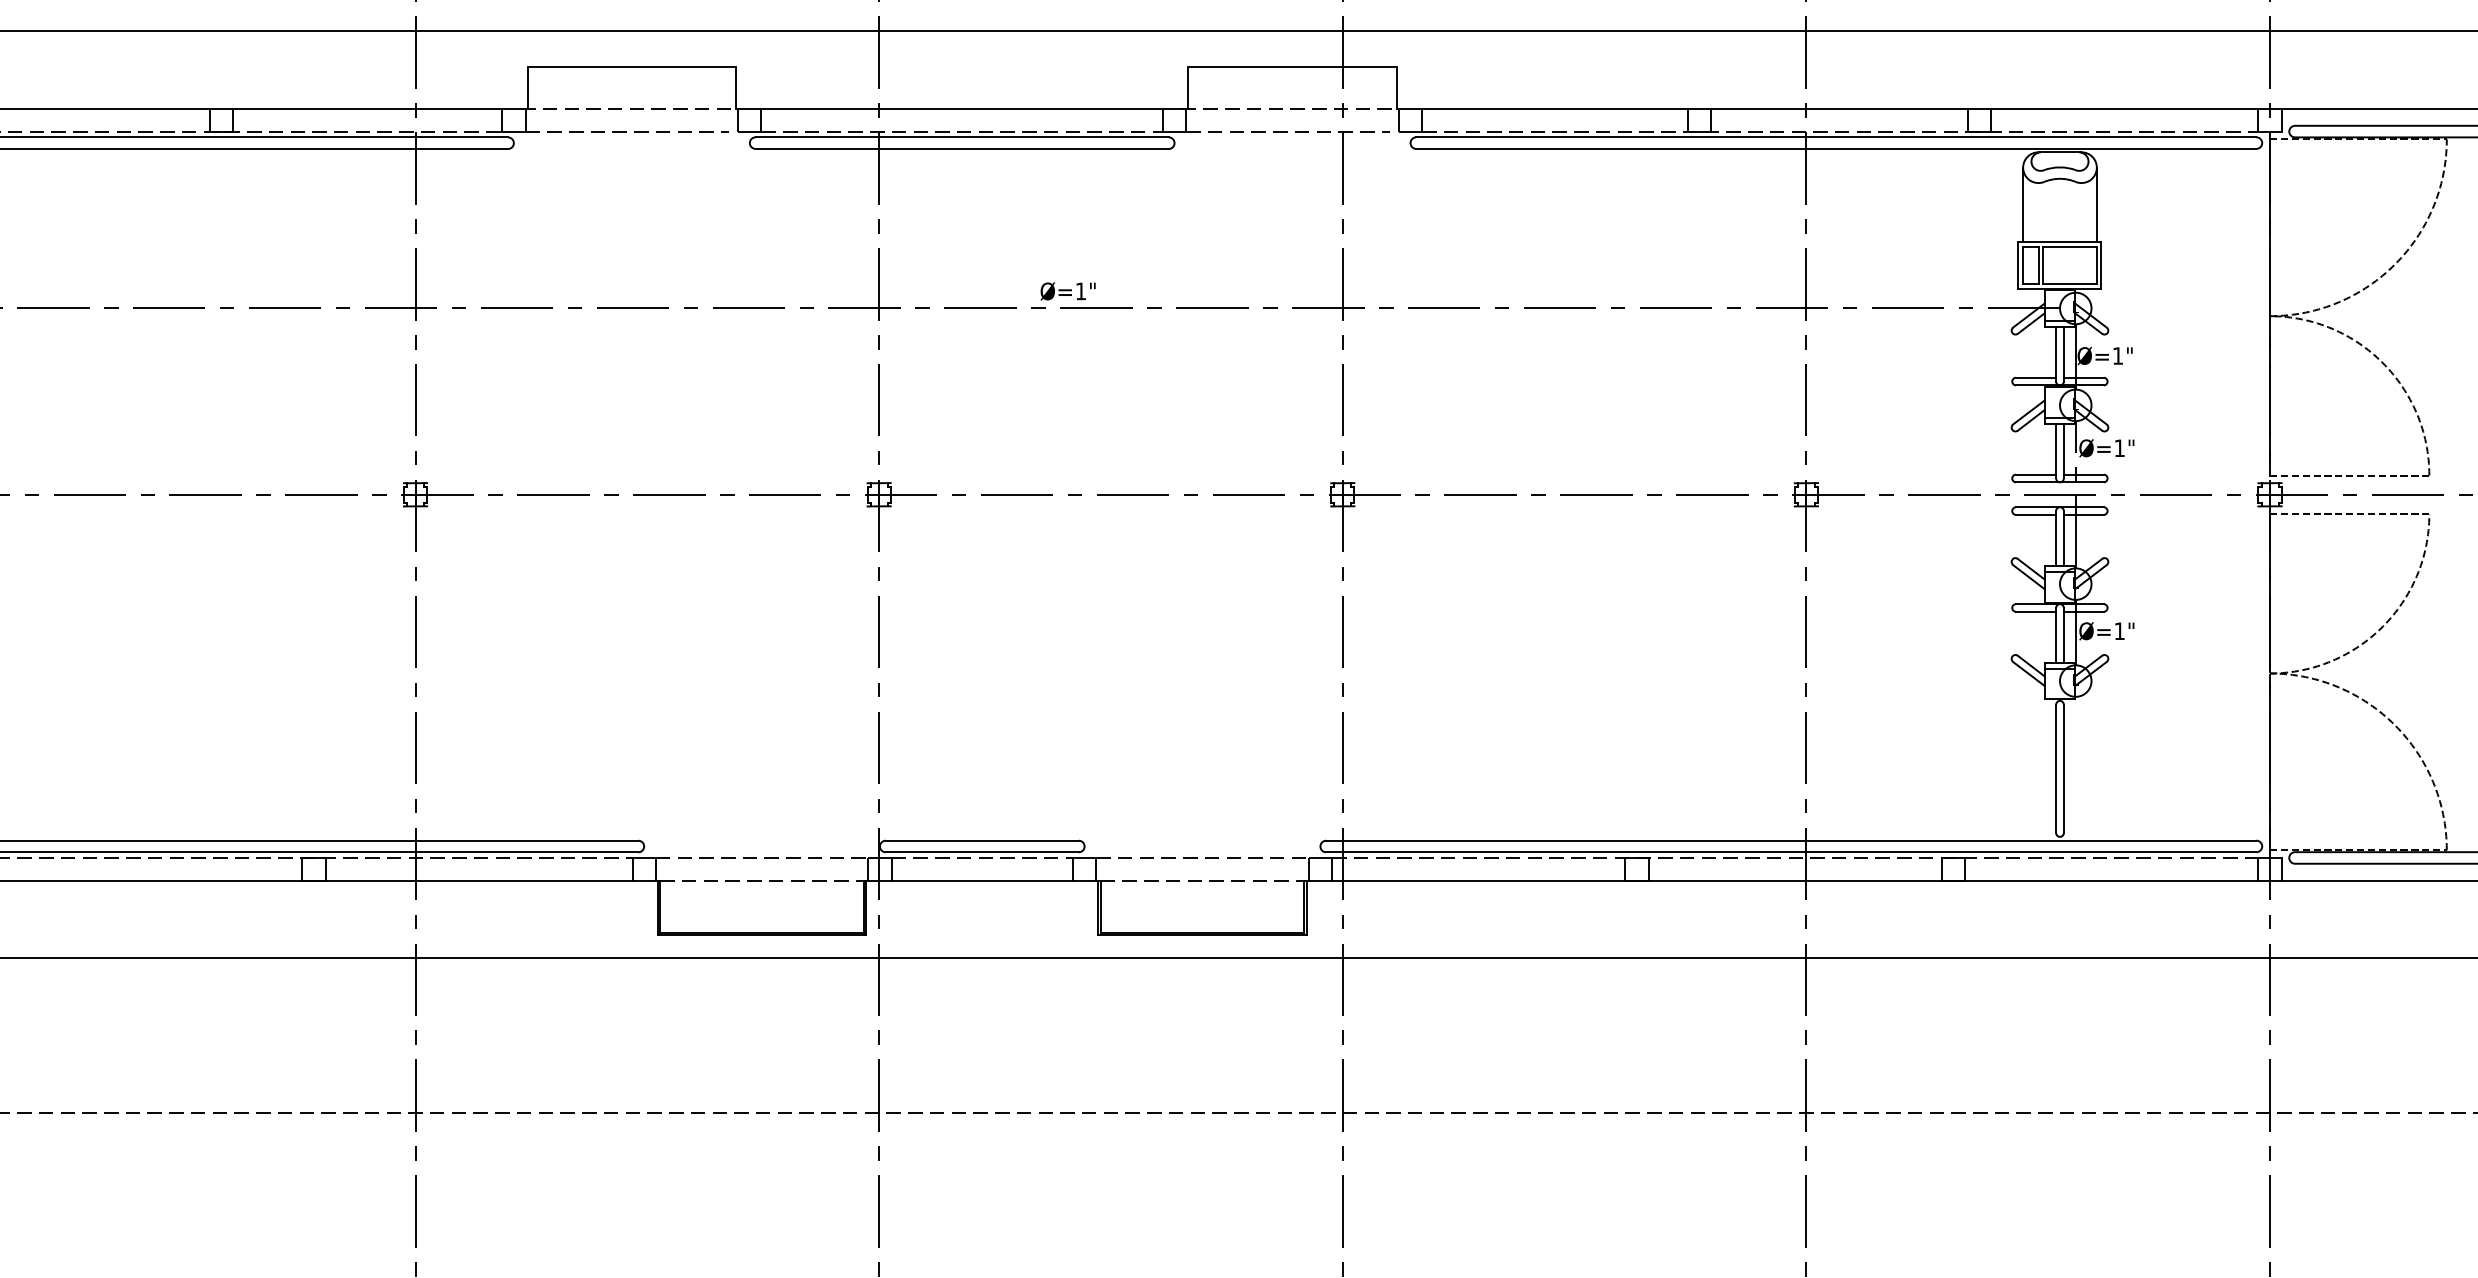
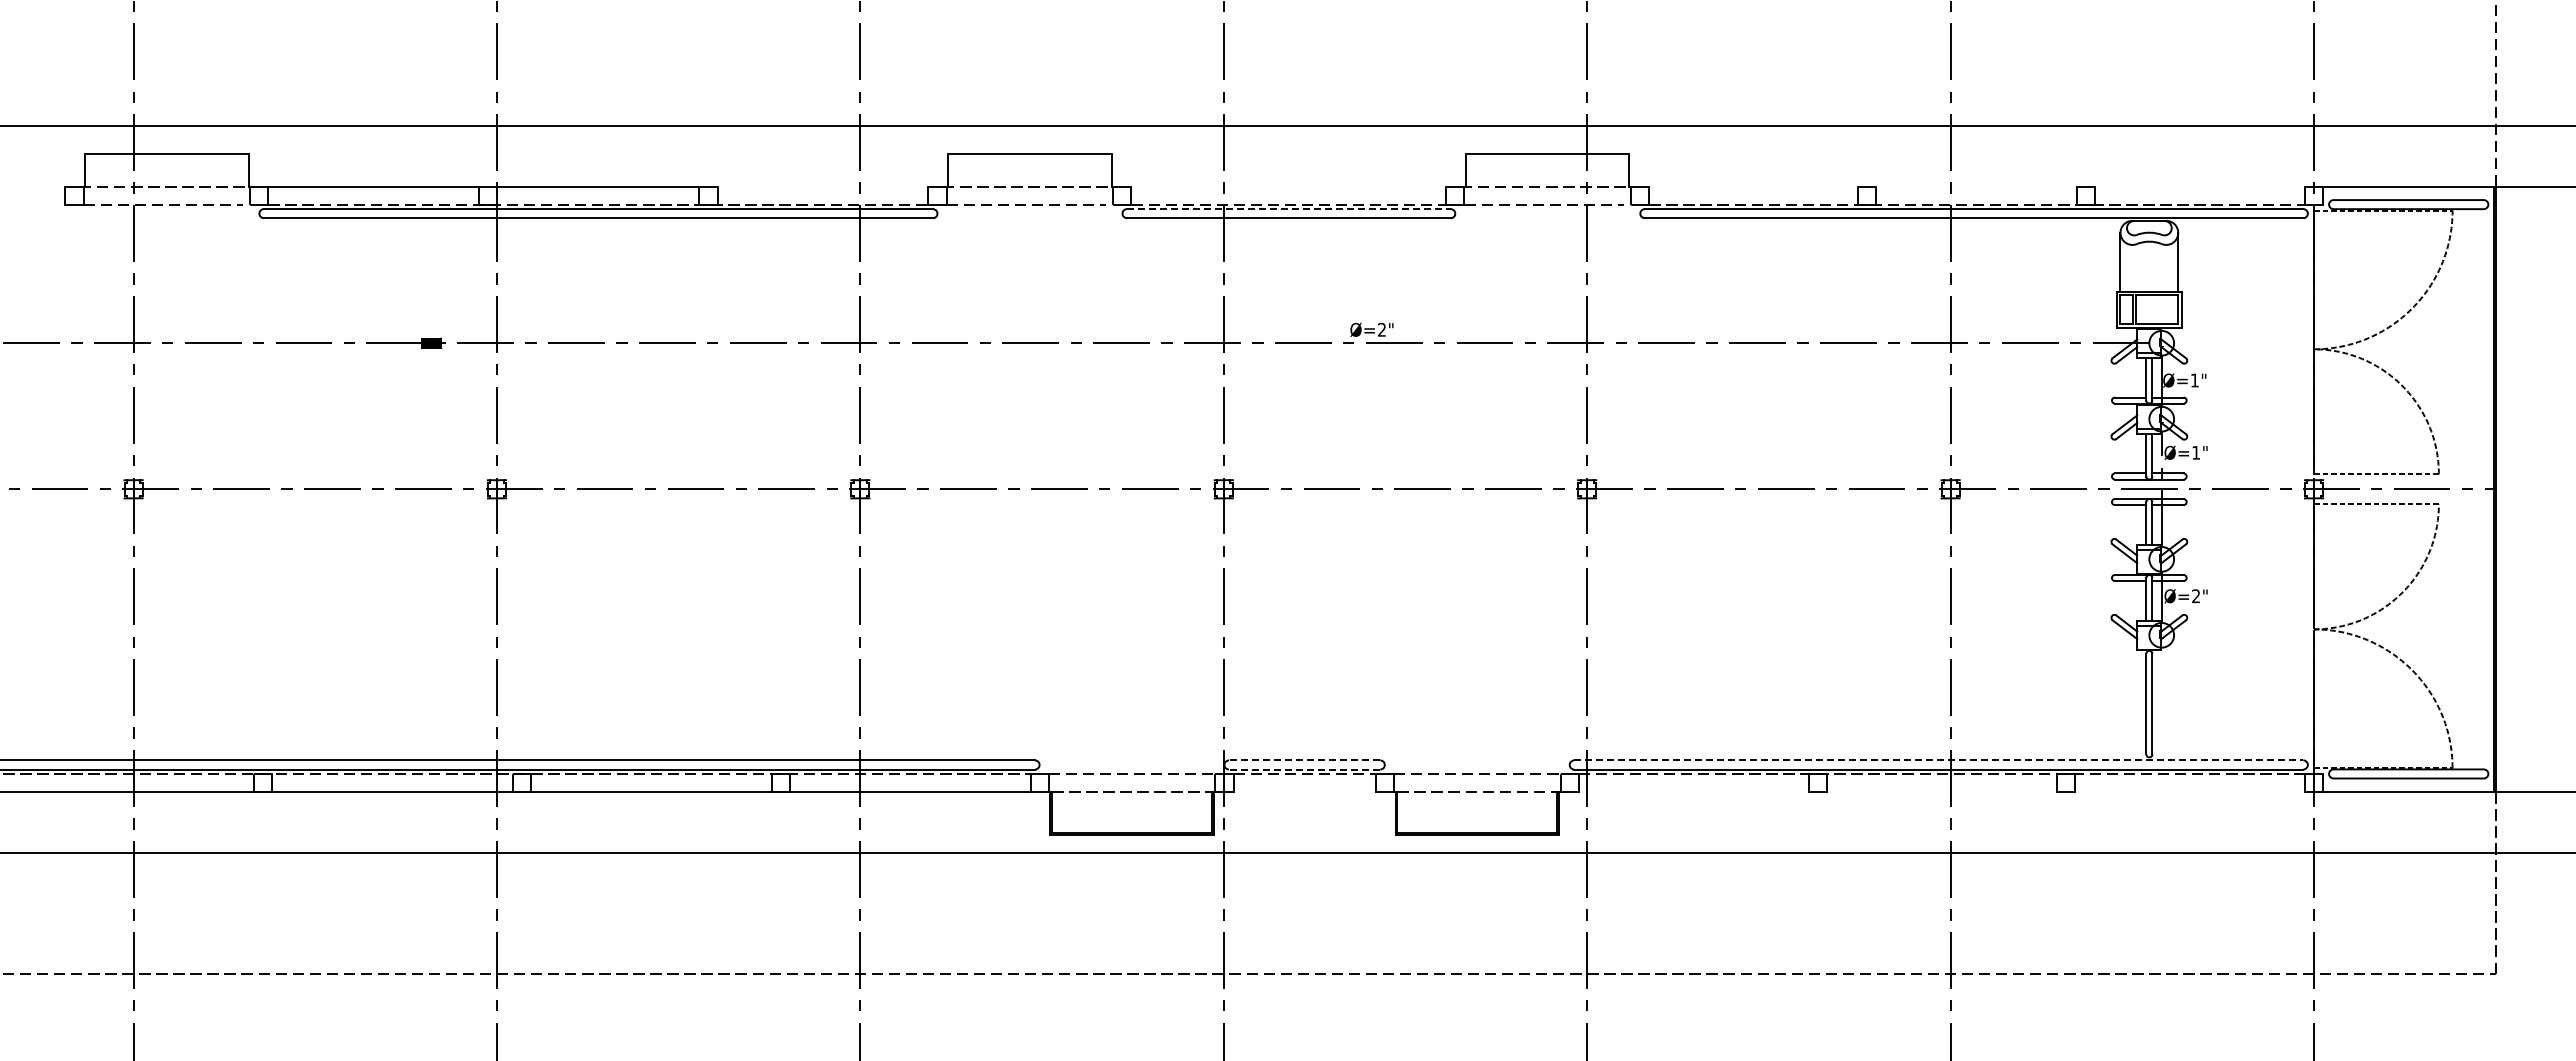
line: (367, 108) -> (822, 186), removed
line: (961, 108) -> (1288, 186), removed
line: (1554, 108) -> (1753, 186), removed
line: (1839, 108) -> (1976, 186), removed
line: (2123, 108) -> (2199, 186), removed
line: (961, 137) -> (1288, 209), solid -> dashed
text: (1080, 290) -> (1381, 329), Ø=1" -> Ø=2"
text: (2118, 630) -> (2195, 595), Ø=1" -> Ø=2"
line: (982, 840) -> (1304, 760), solid -> dashed
line: (1790, 840) -> (1938, 760), solid -> dashed
line: (982, 852) -> (1304, 769), solid -> dashed
line: (982, 881) -> (1304, 792), removed
line: (1794, 881) -> (1941, 792), removed

